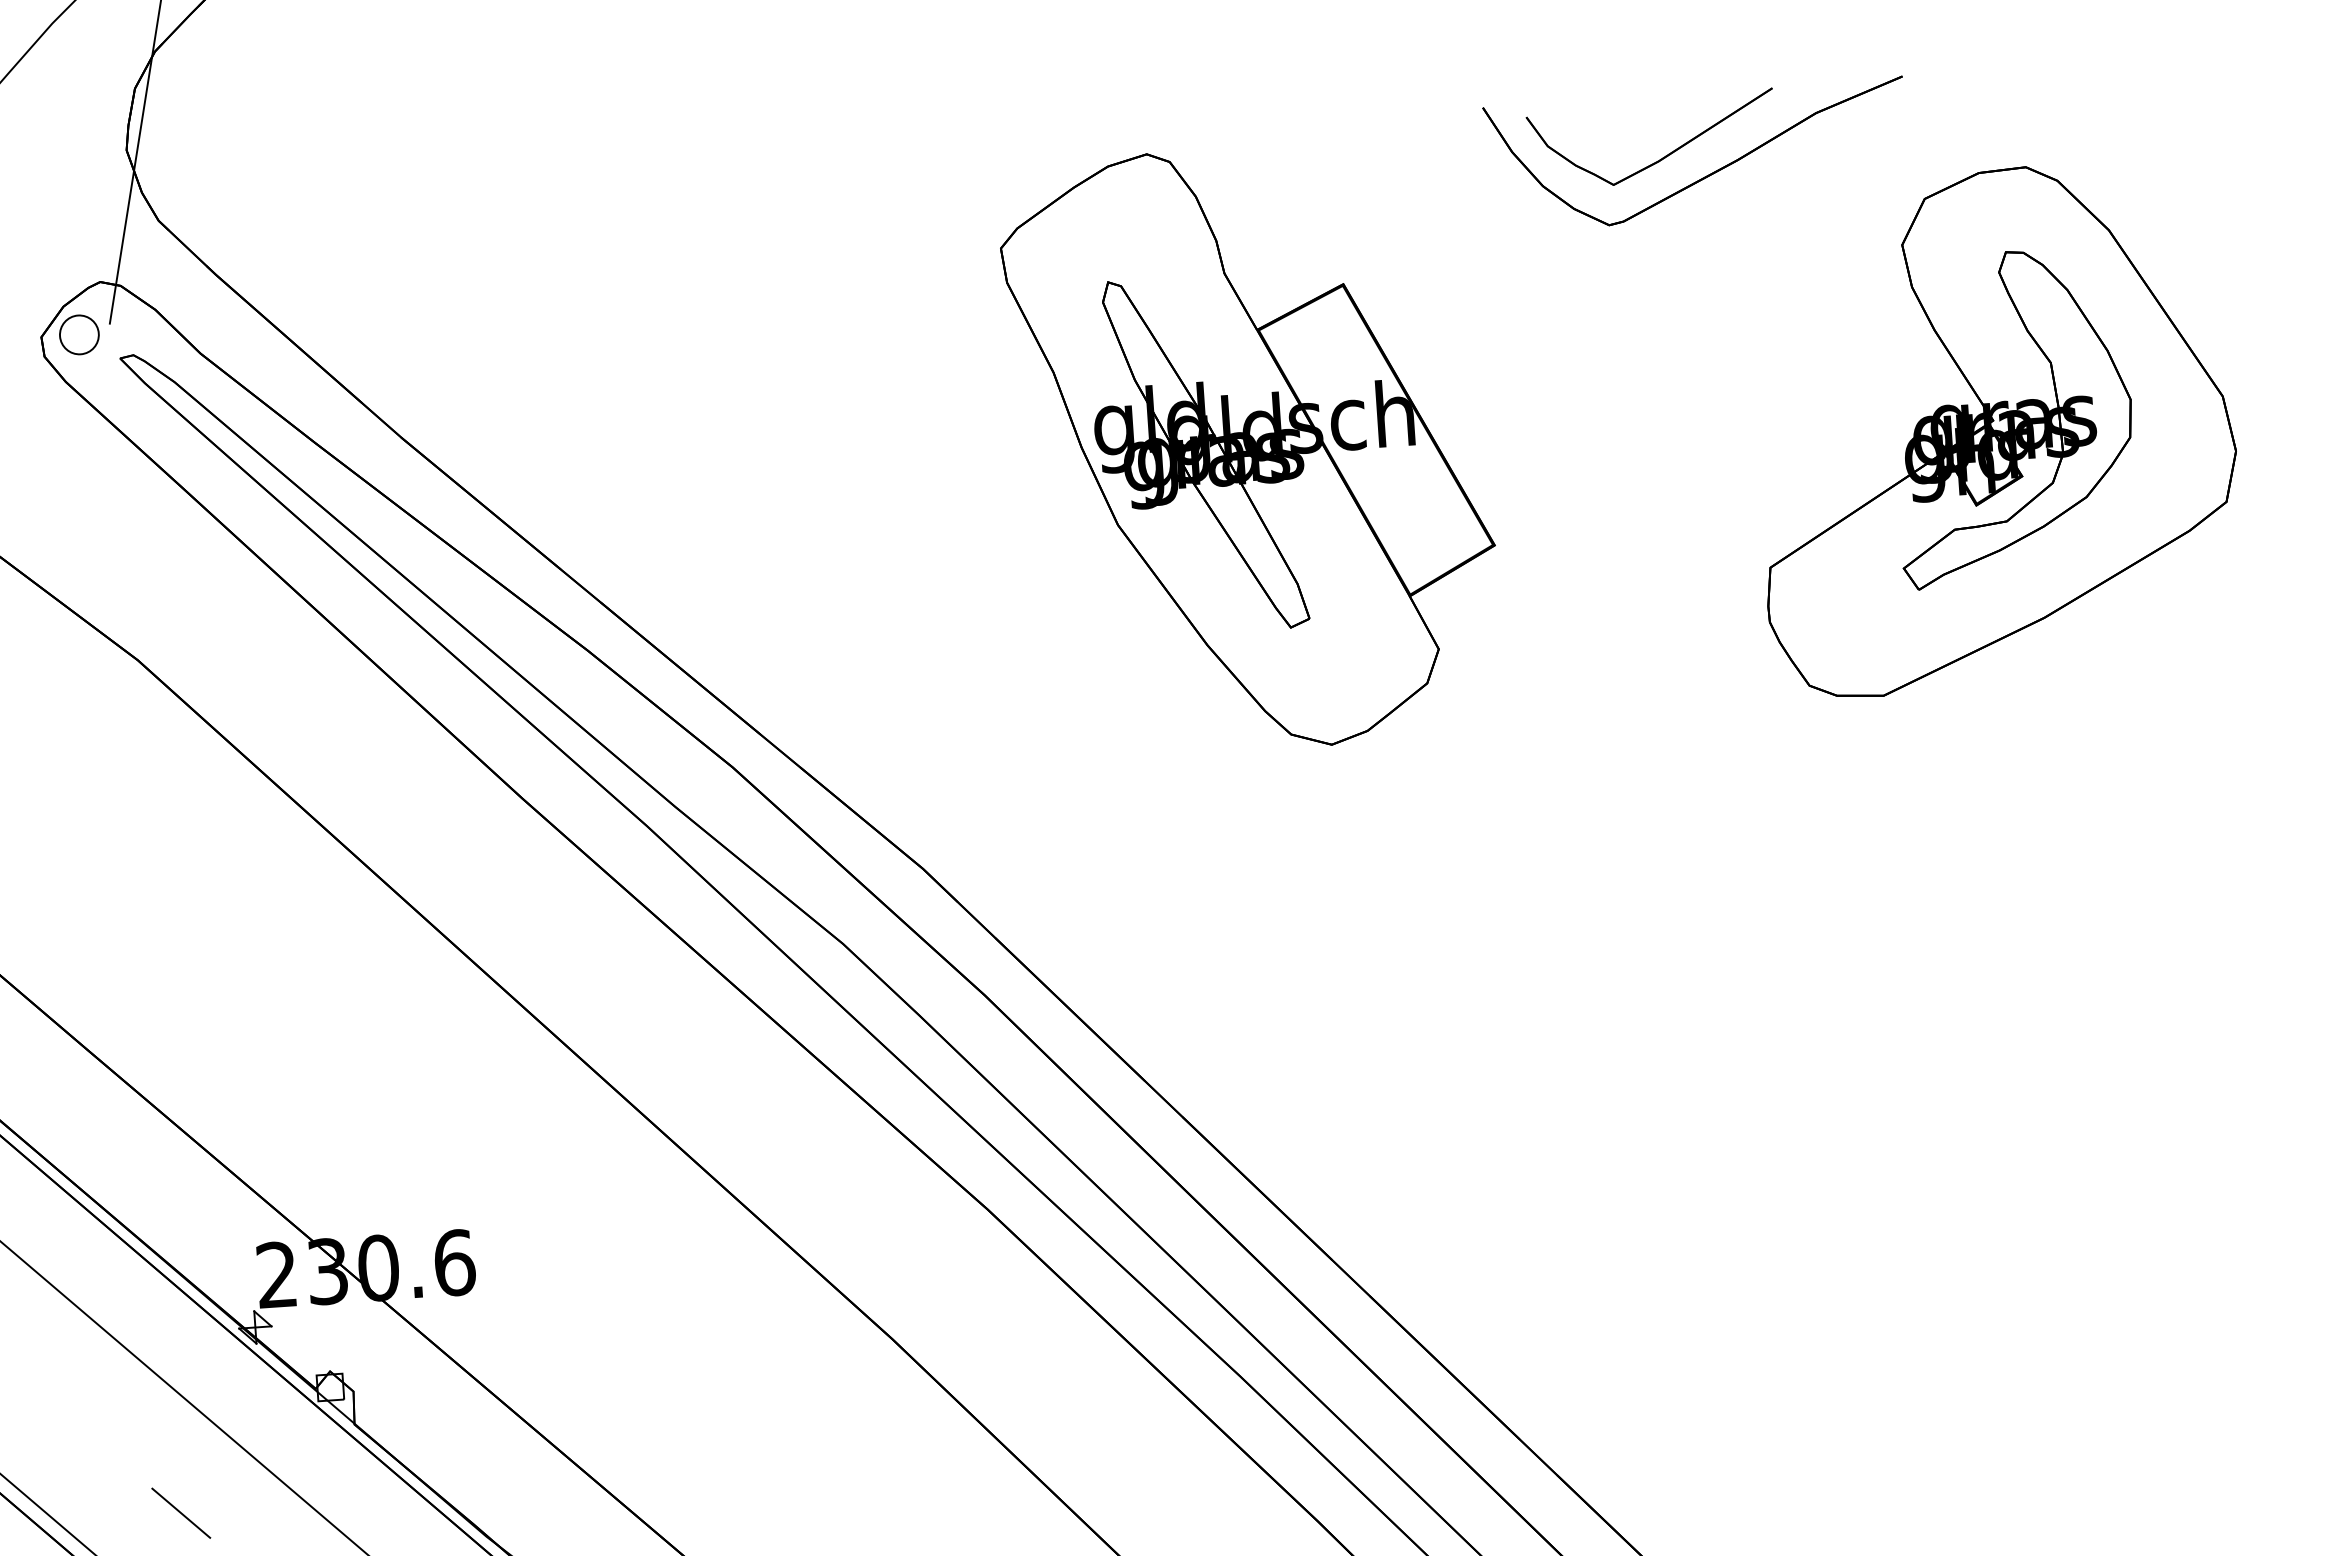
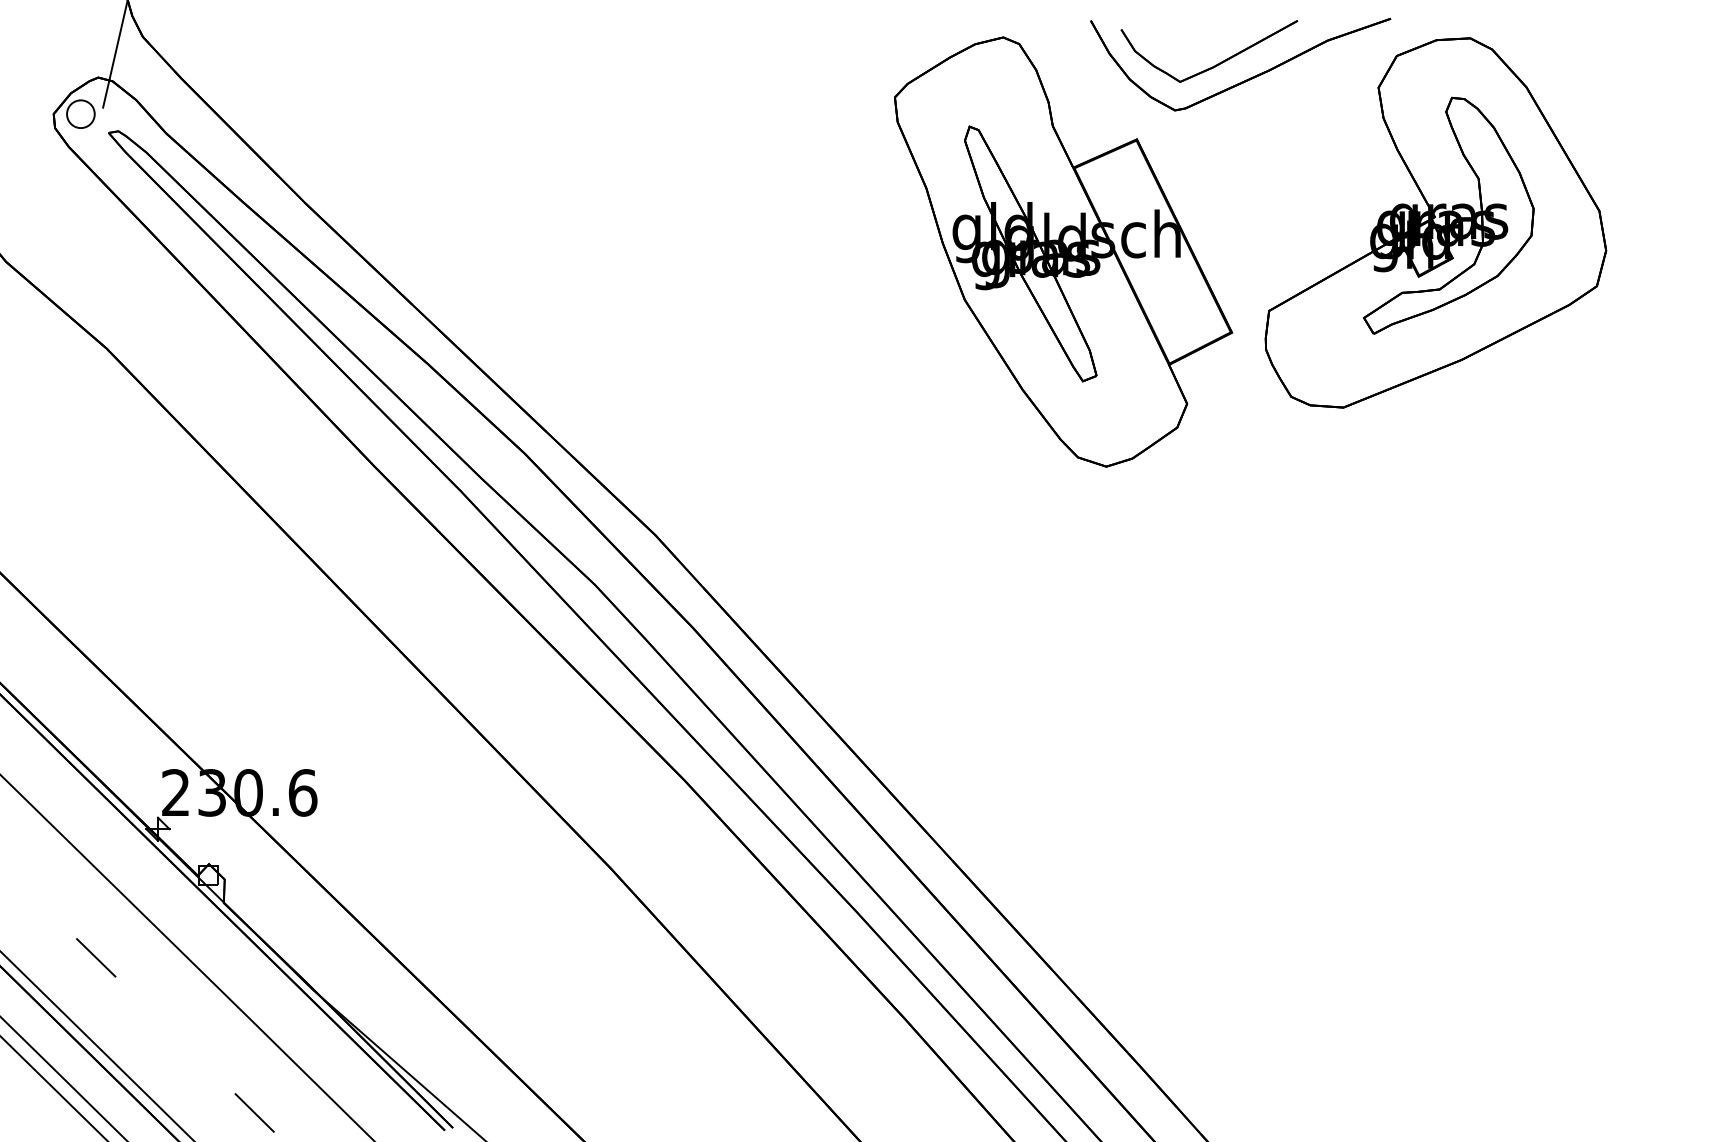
part: (1994, 428) -> (1435, 222), moved
part: (1251, 447) -> (1063, 251), moved

